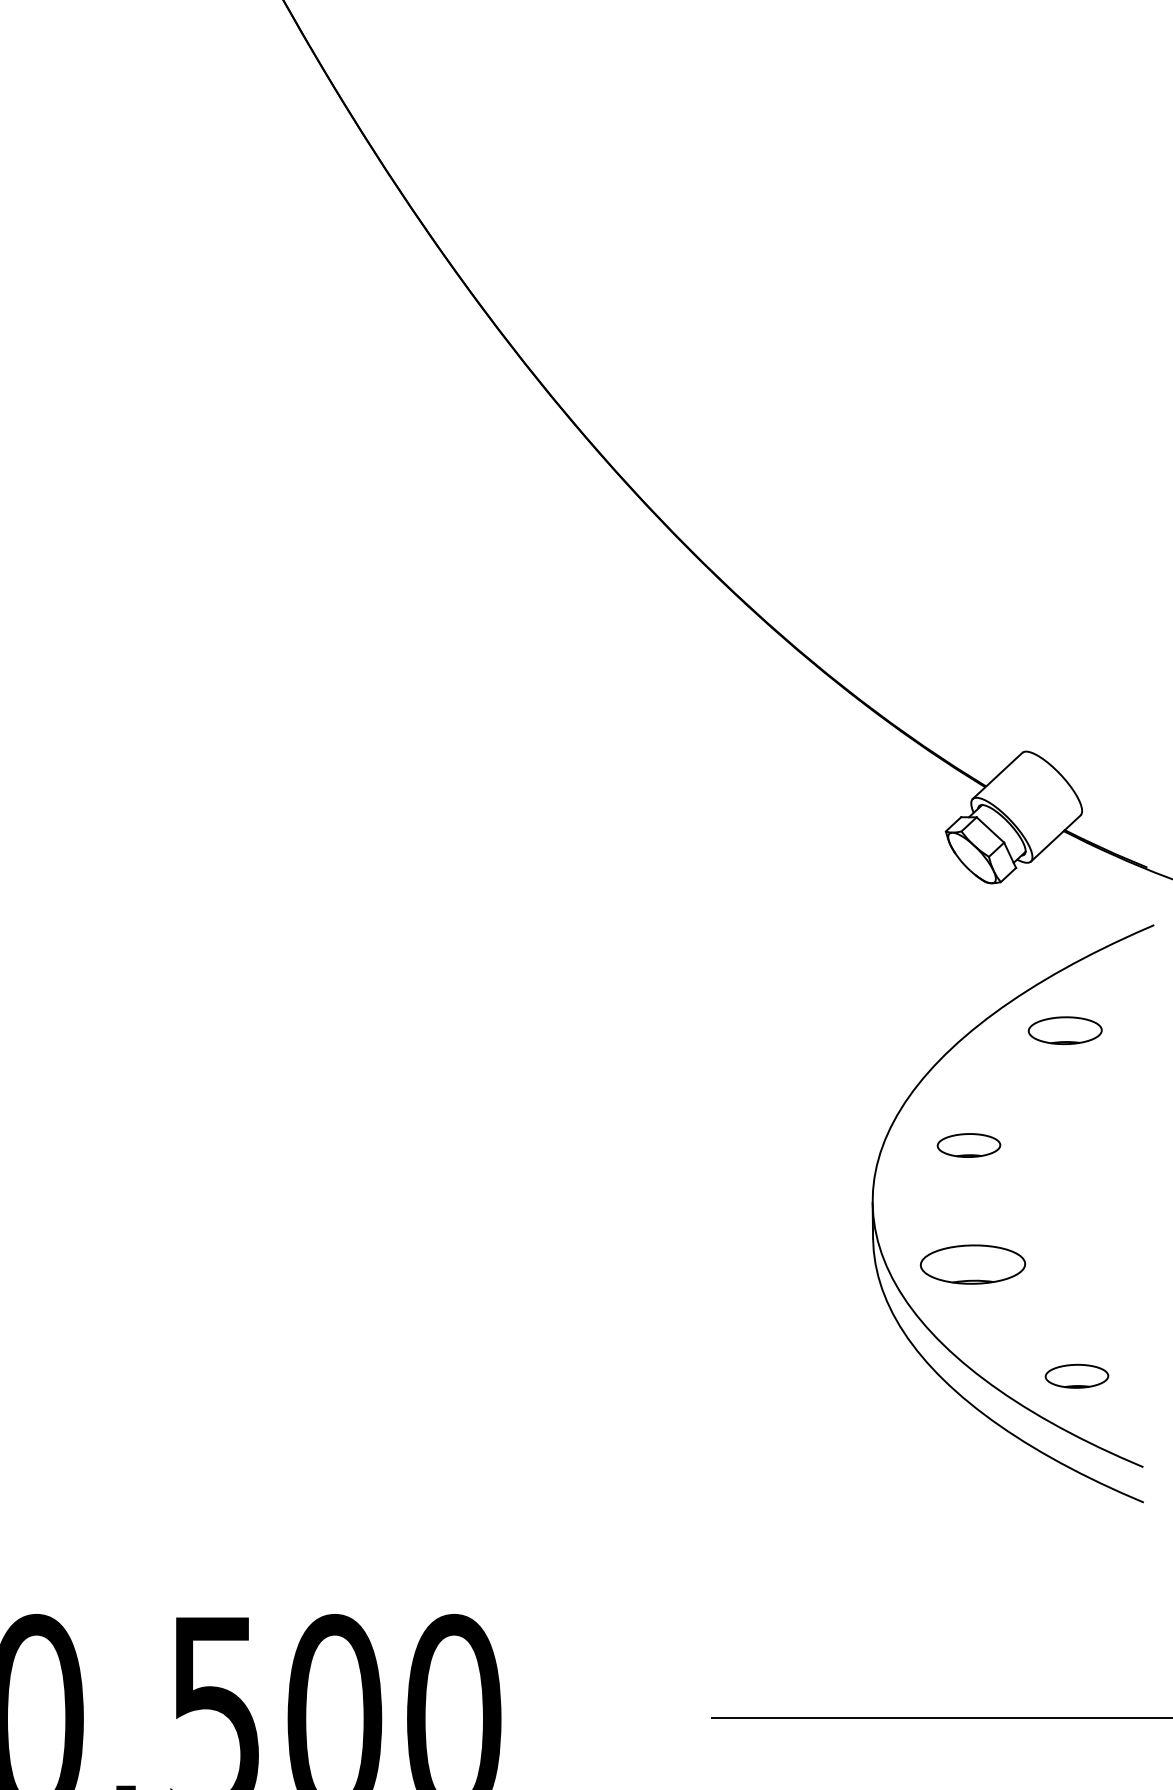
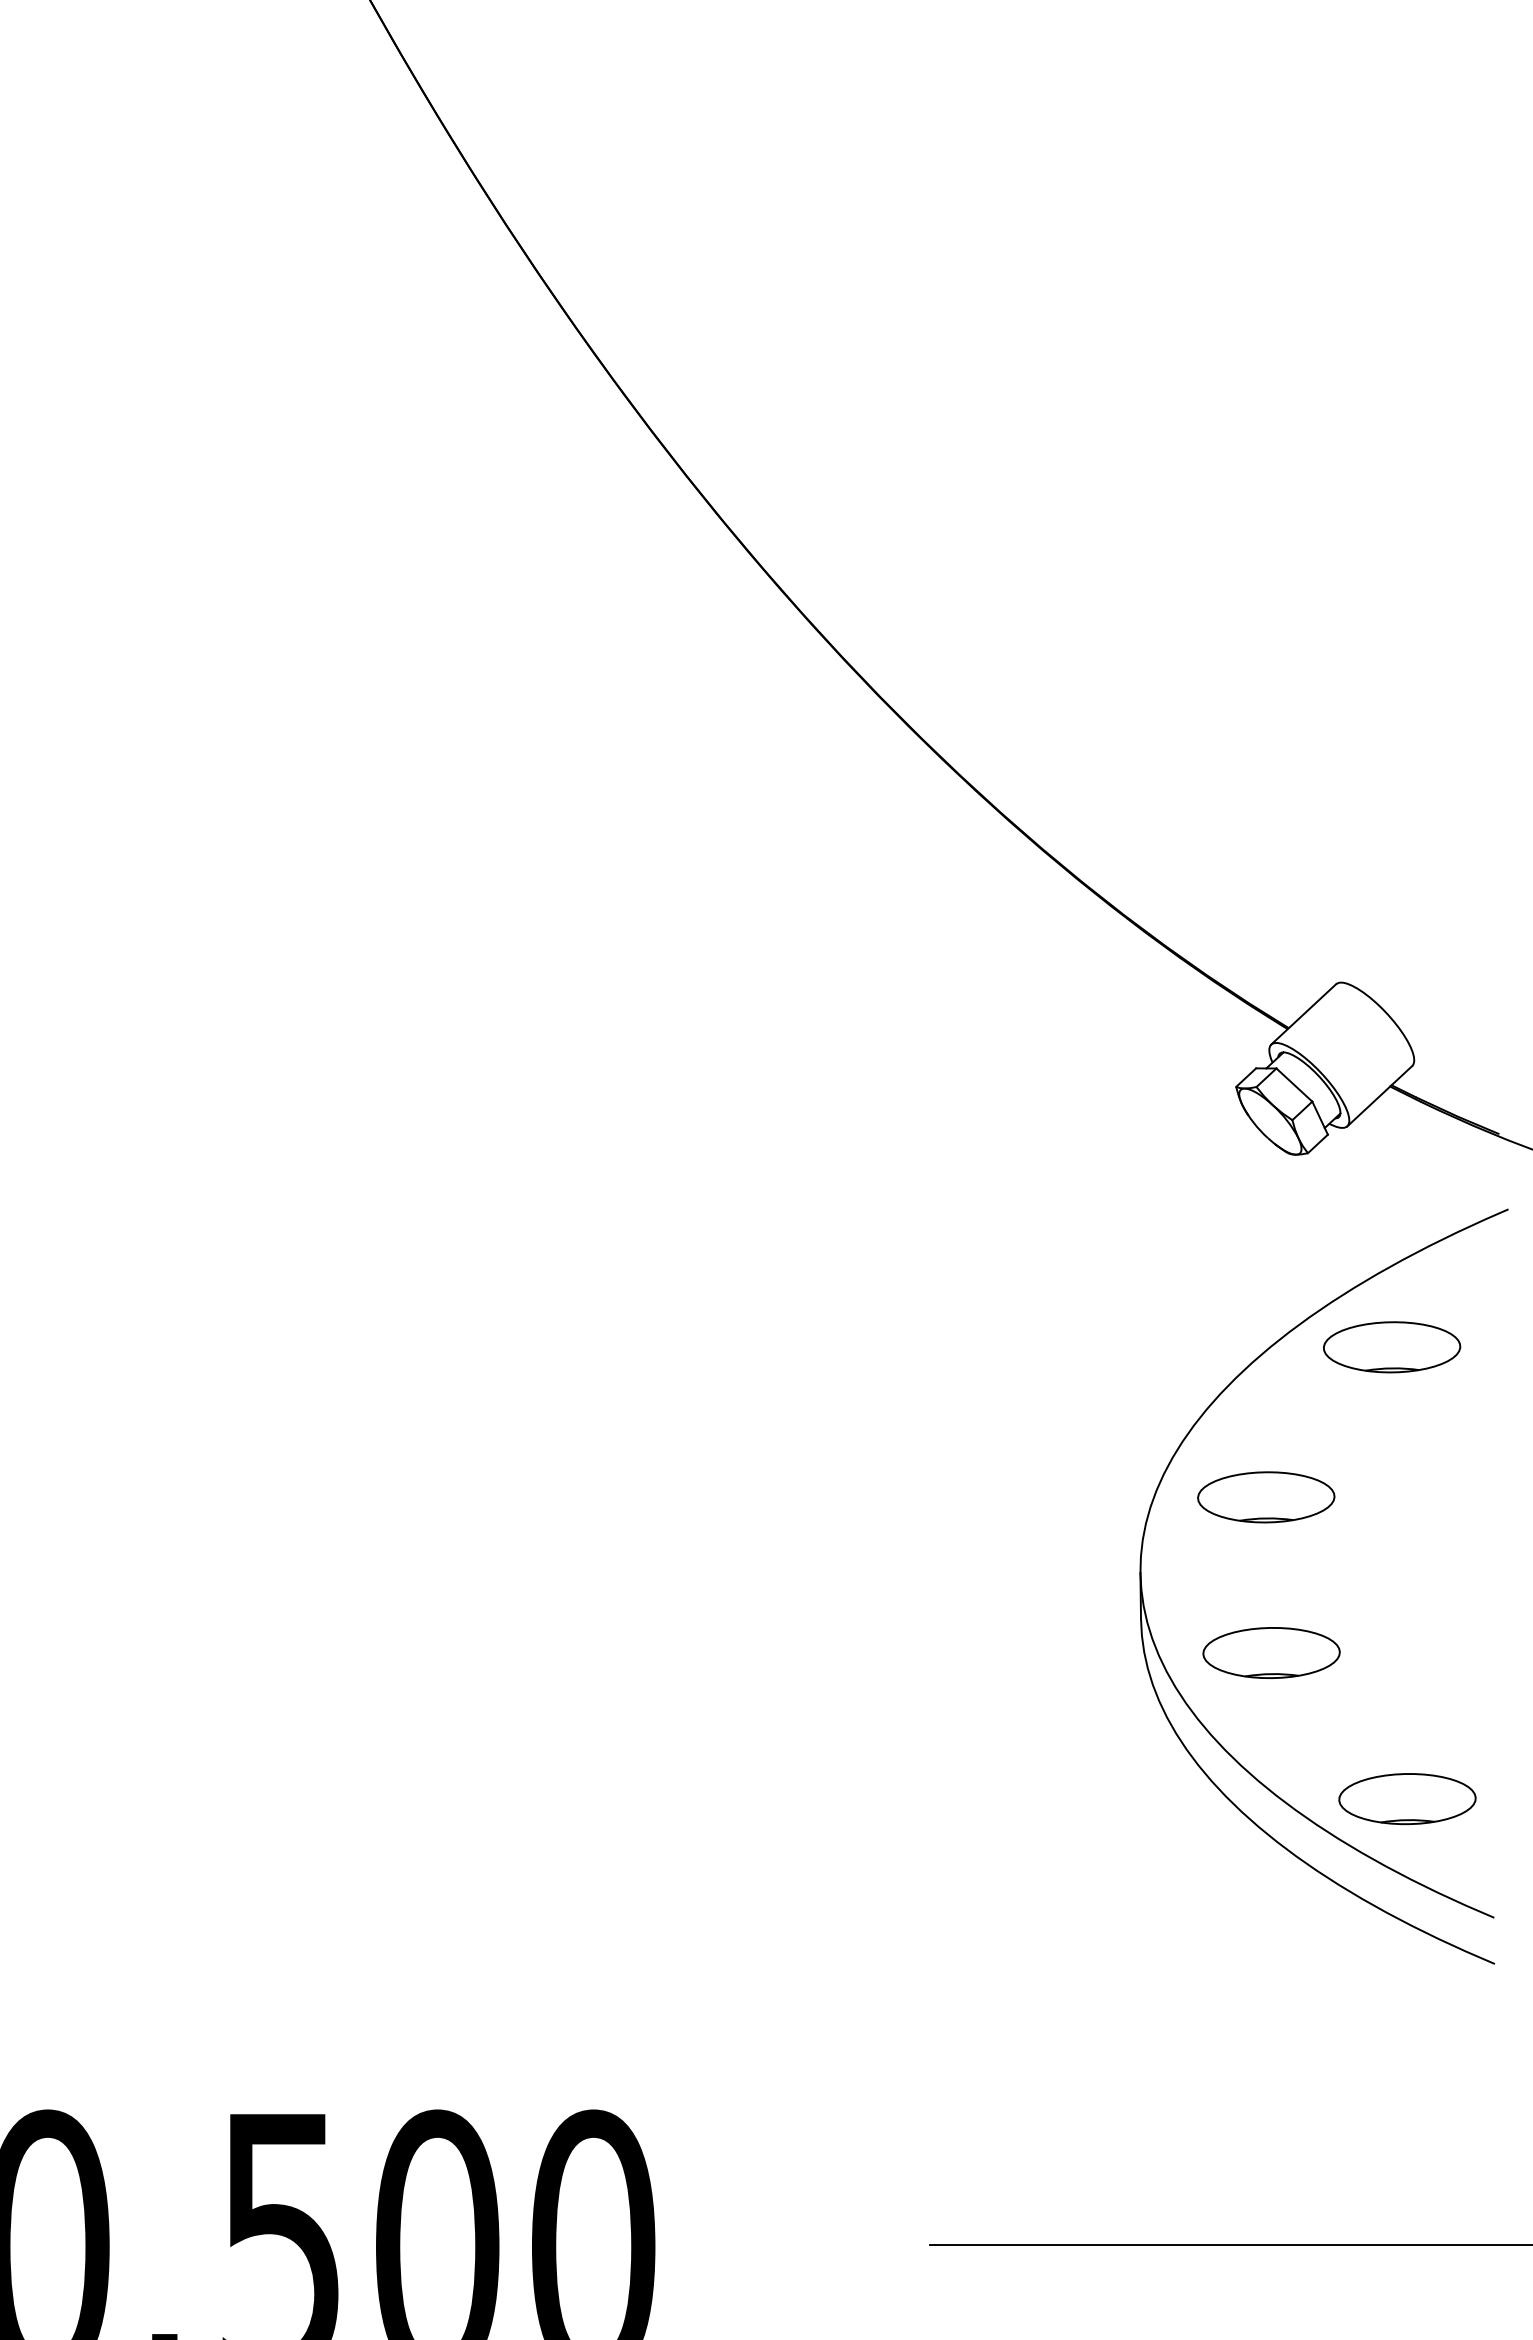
part: (1065, 1030) -> (1392, 1347), size x1.43
part: (969, 1145) -> (1266, 1497), size x1.67
part: (1076, 1375) -> (1407, 1798), size x1.67

